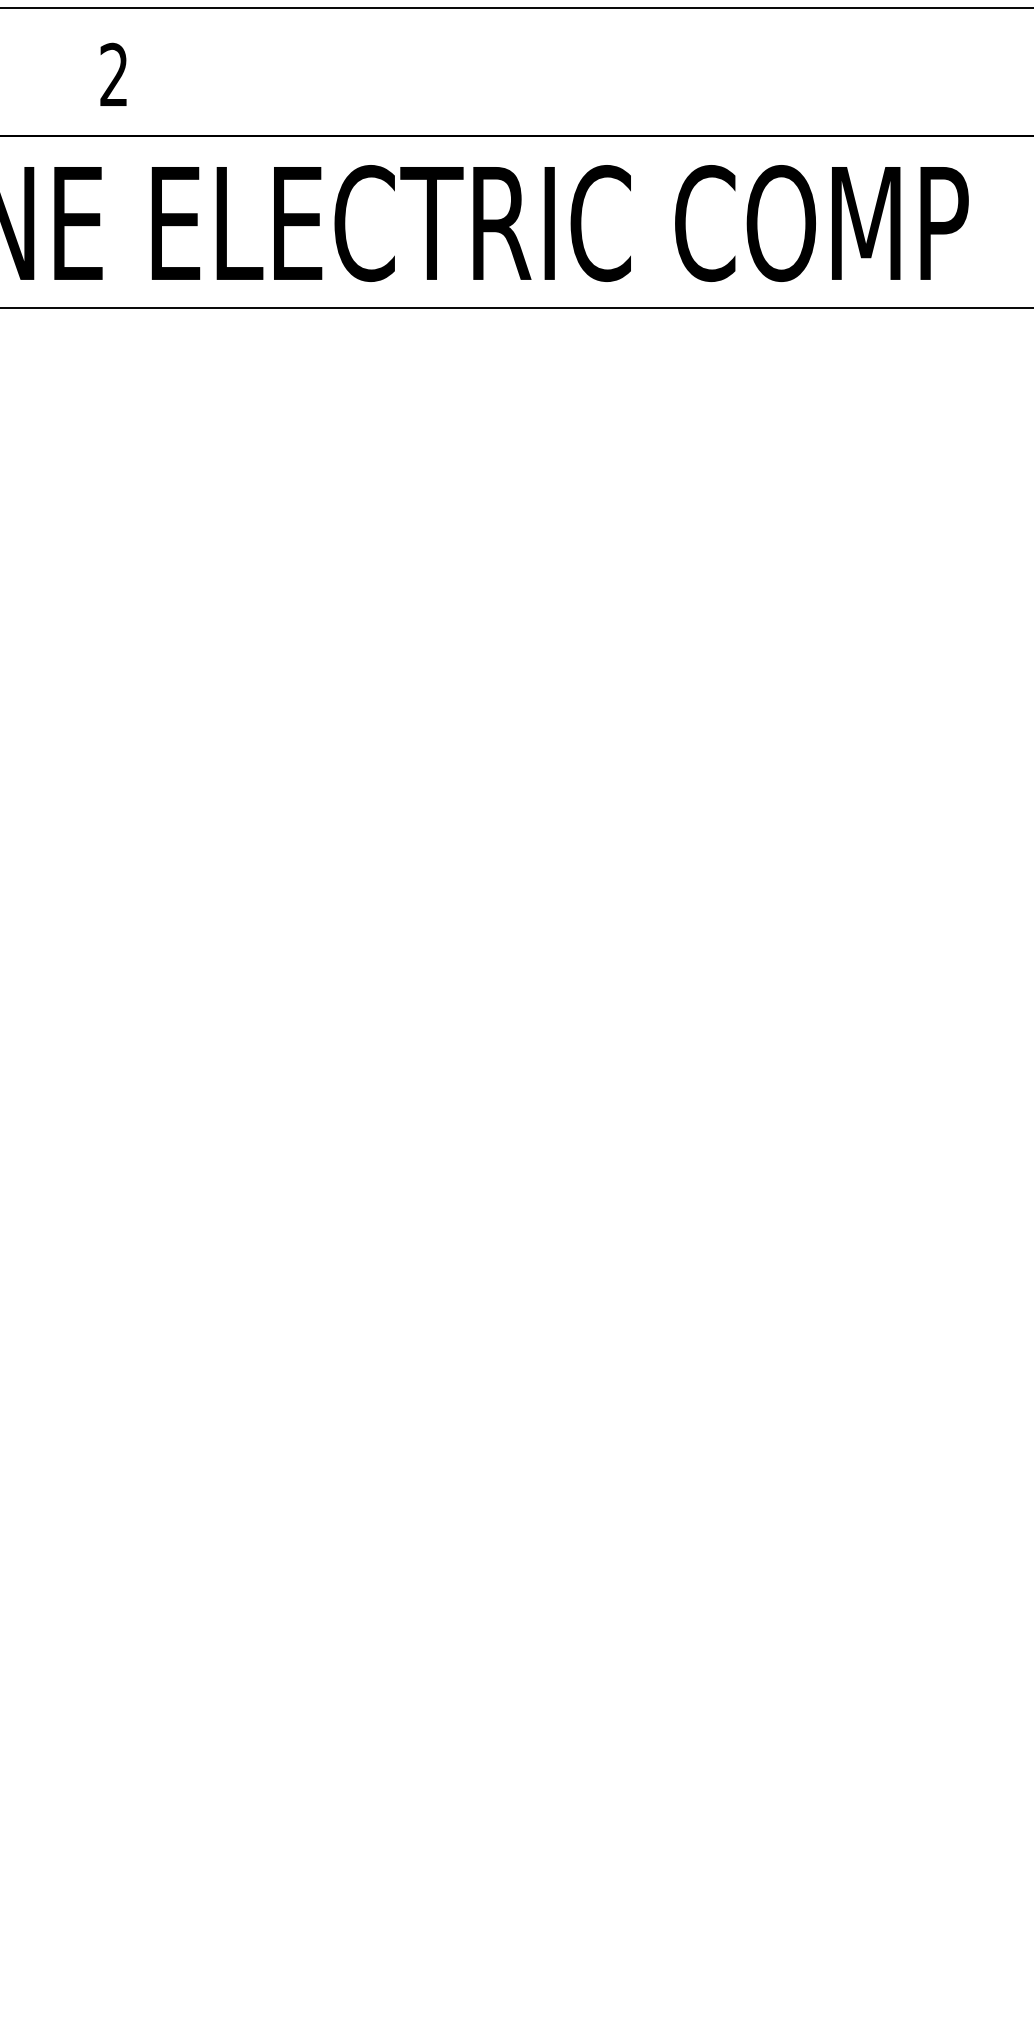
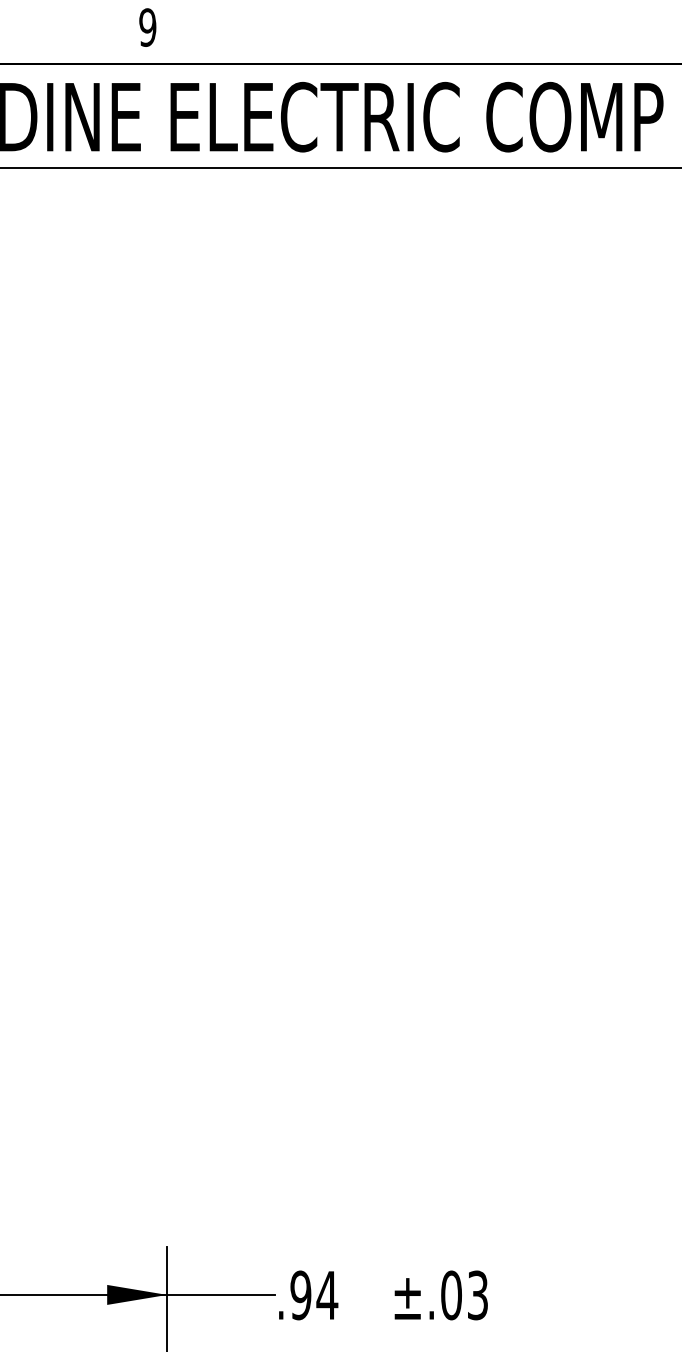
text: (113, 74) -> (147, 27), 2 -> 9

